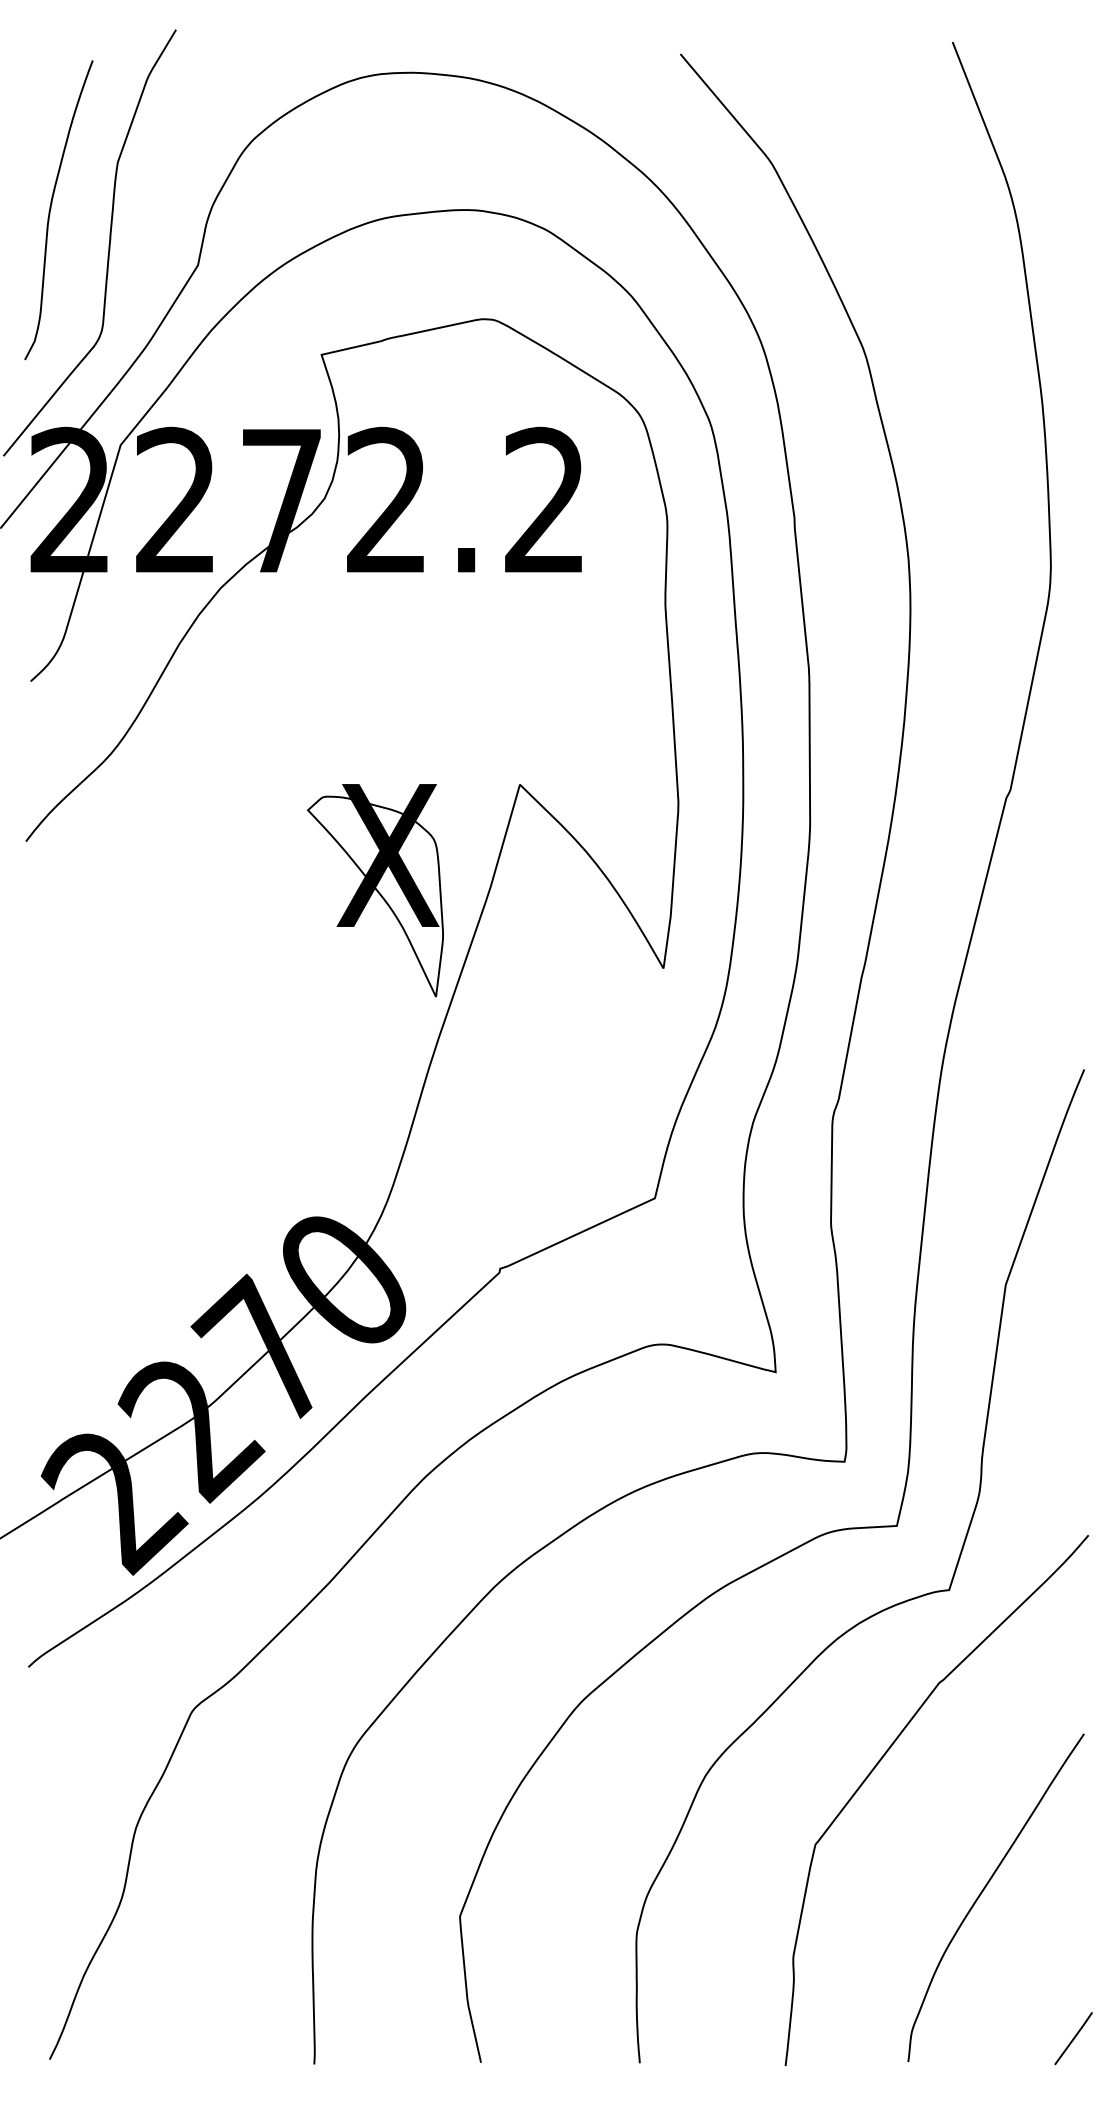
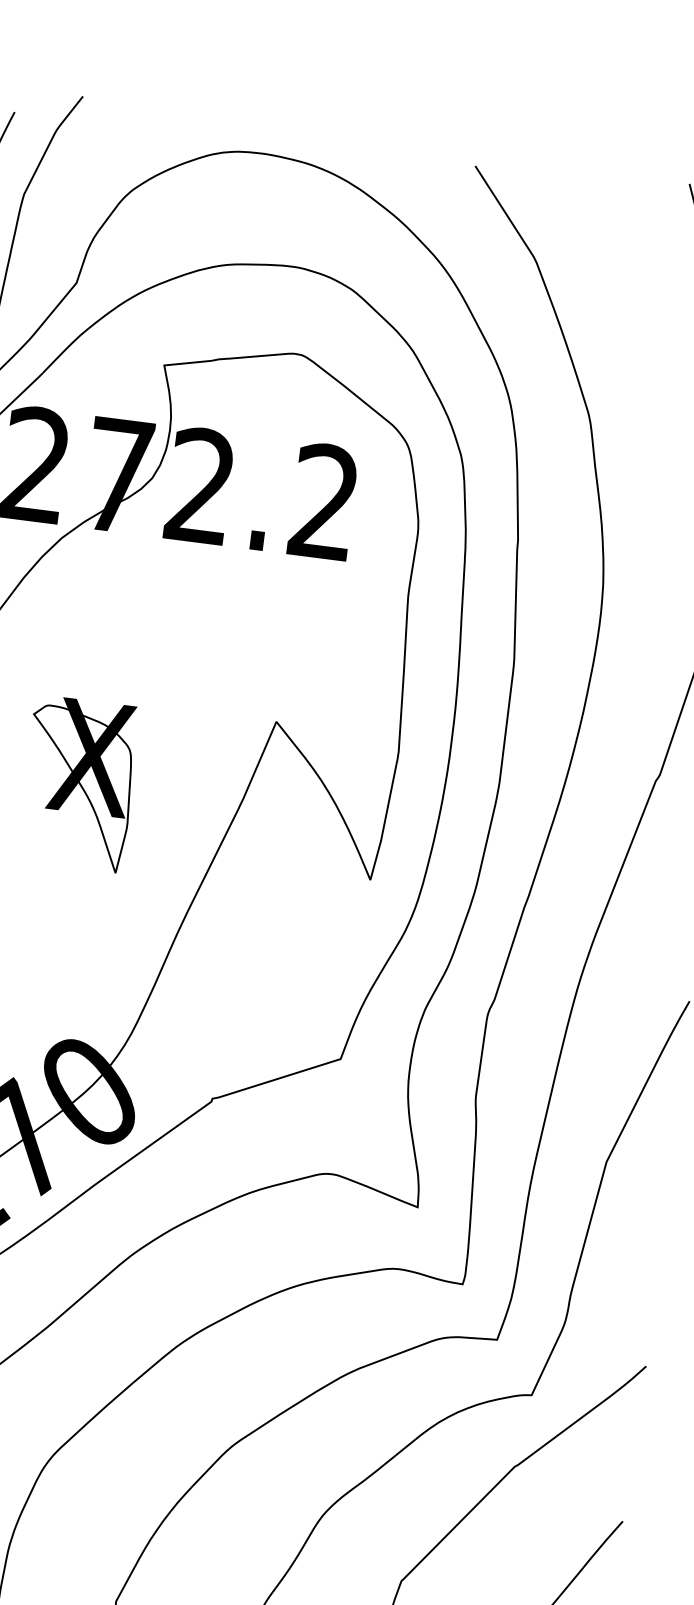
part: (375, 890) -> (78, 783), moved

